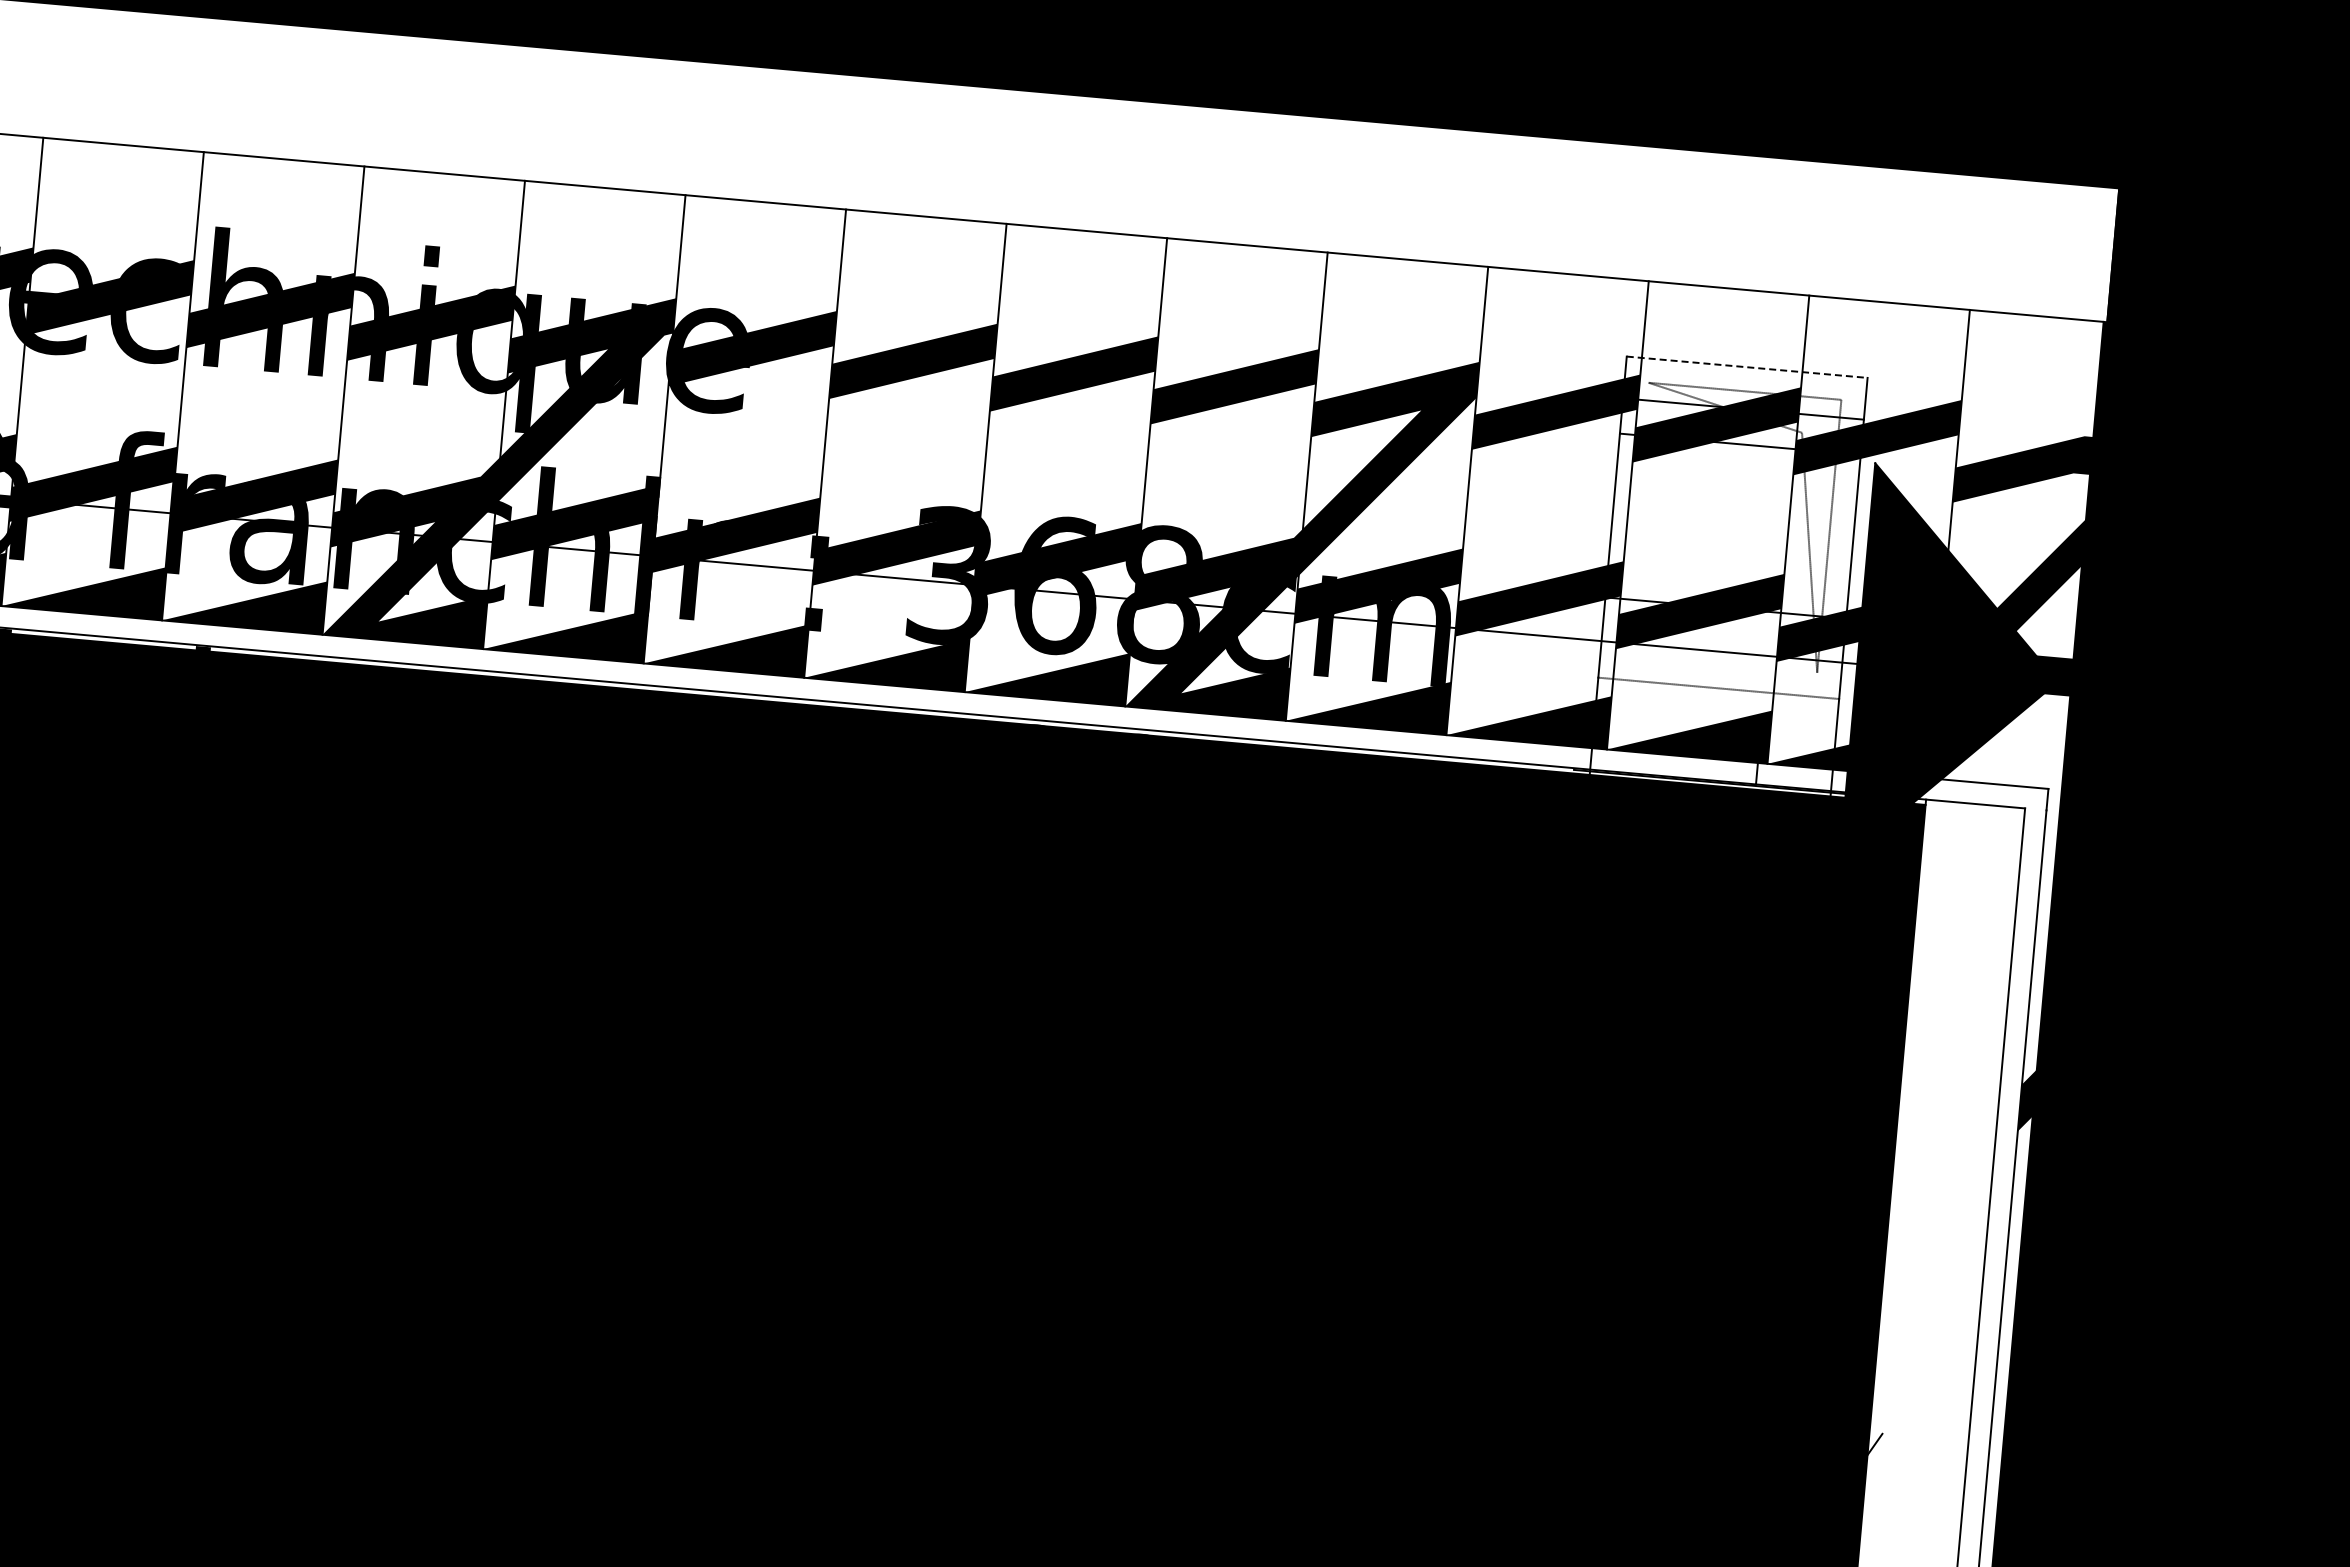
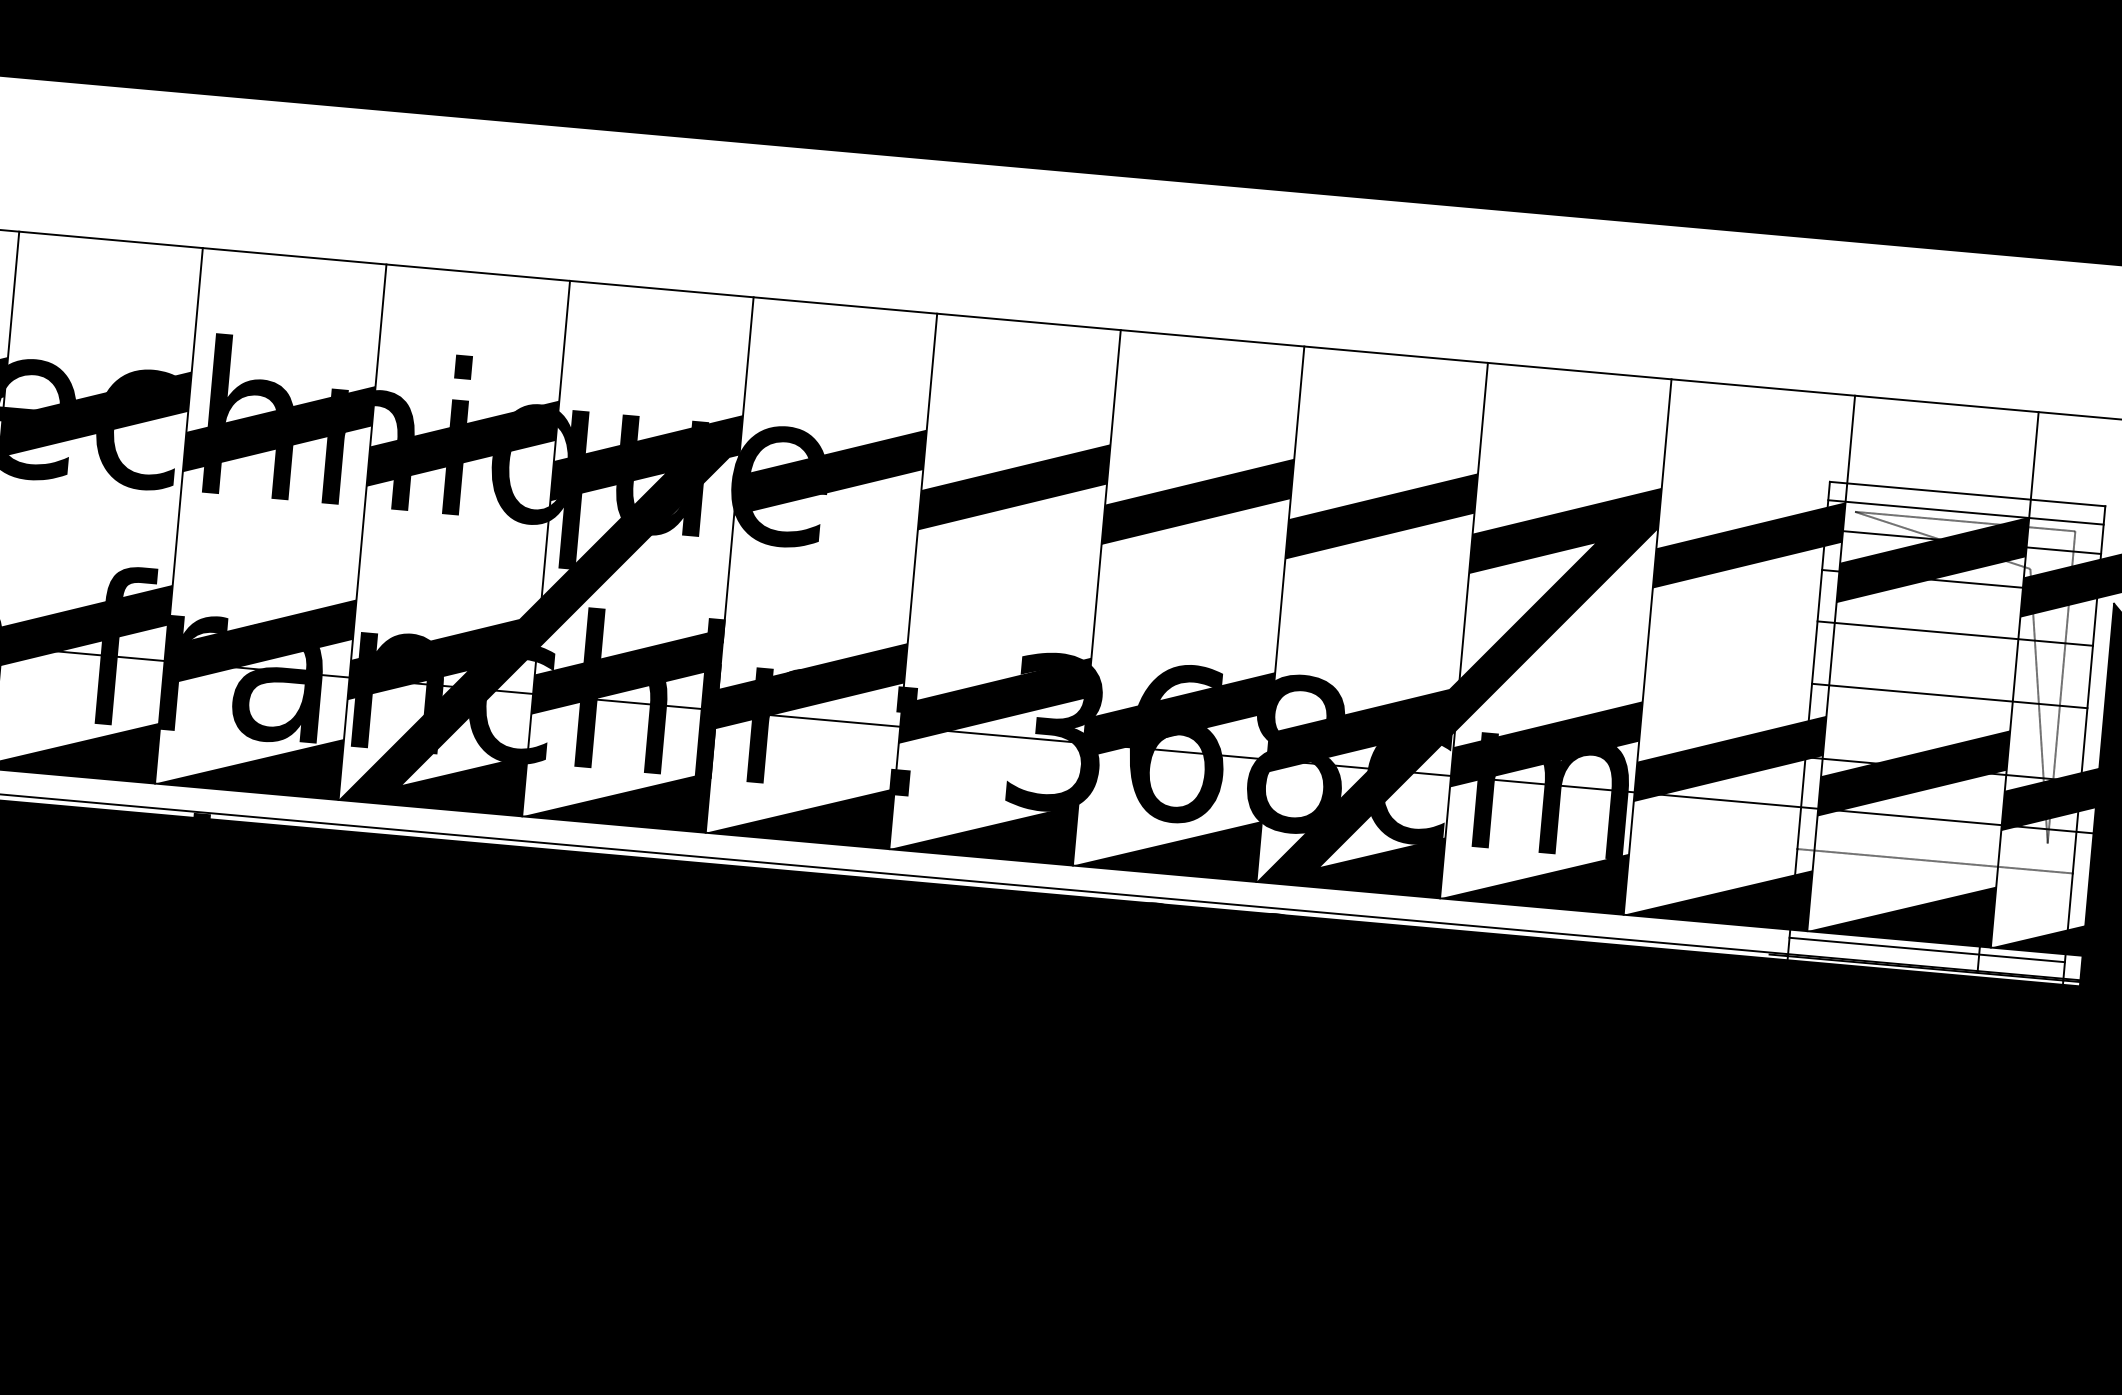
line: (1747, 367) -> (1967, 494), dashed -> solid
line: (1745, 382) -> (1965, 511), added
line: (1735, 488) -> (1954, 632), added
line: (1731, 543) -> (1949, 695), added
line: (1711, 765) -> (1926, 949), added

